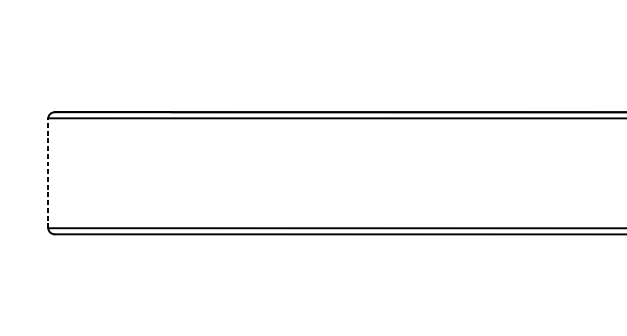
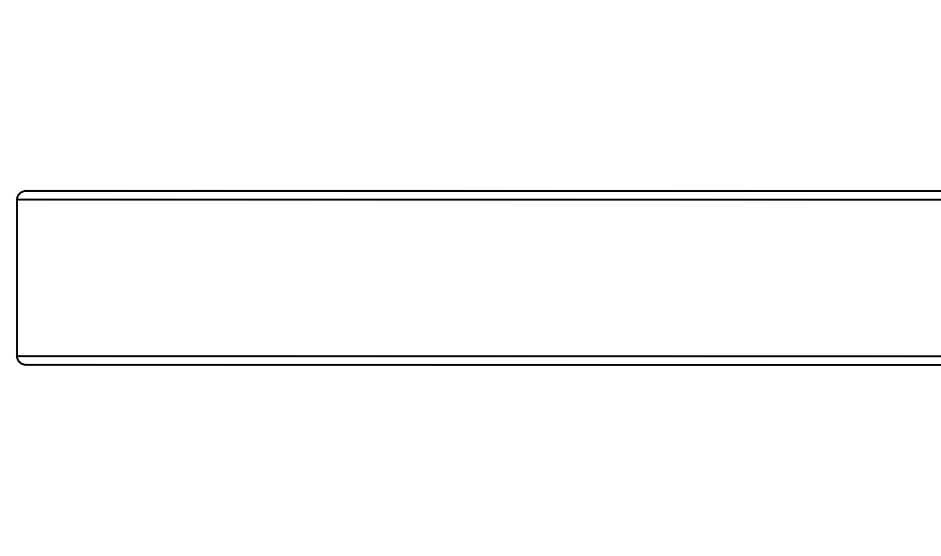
line: (47, 173) -> (16, 277), dashed -> solid

